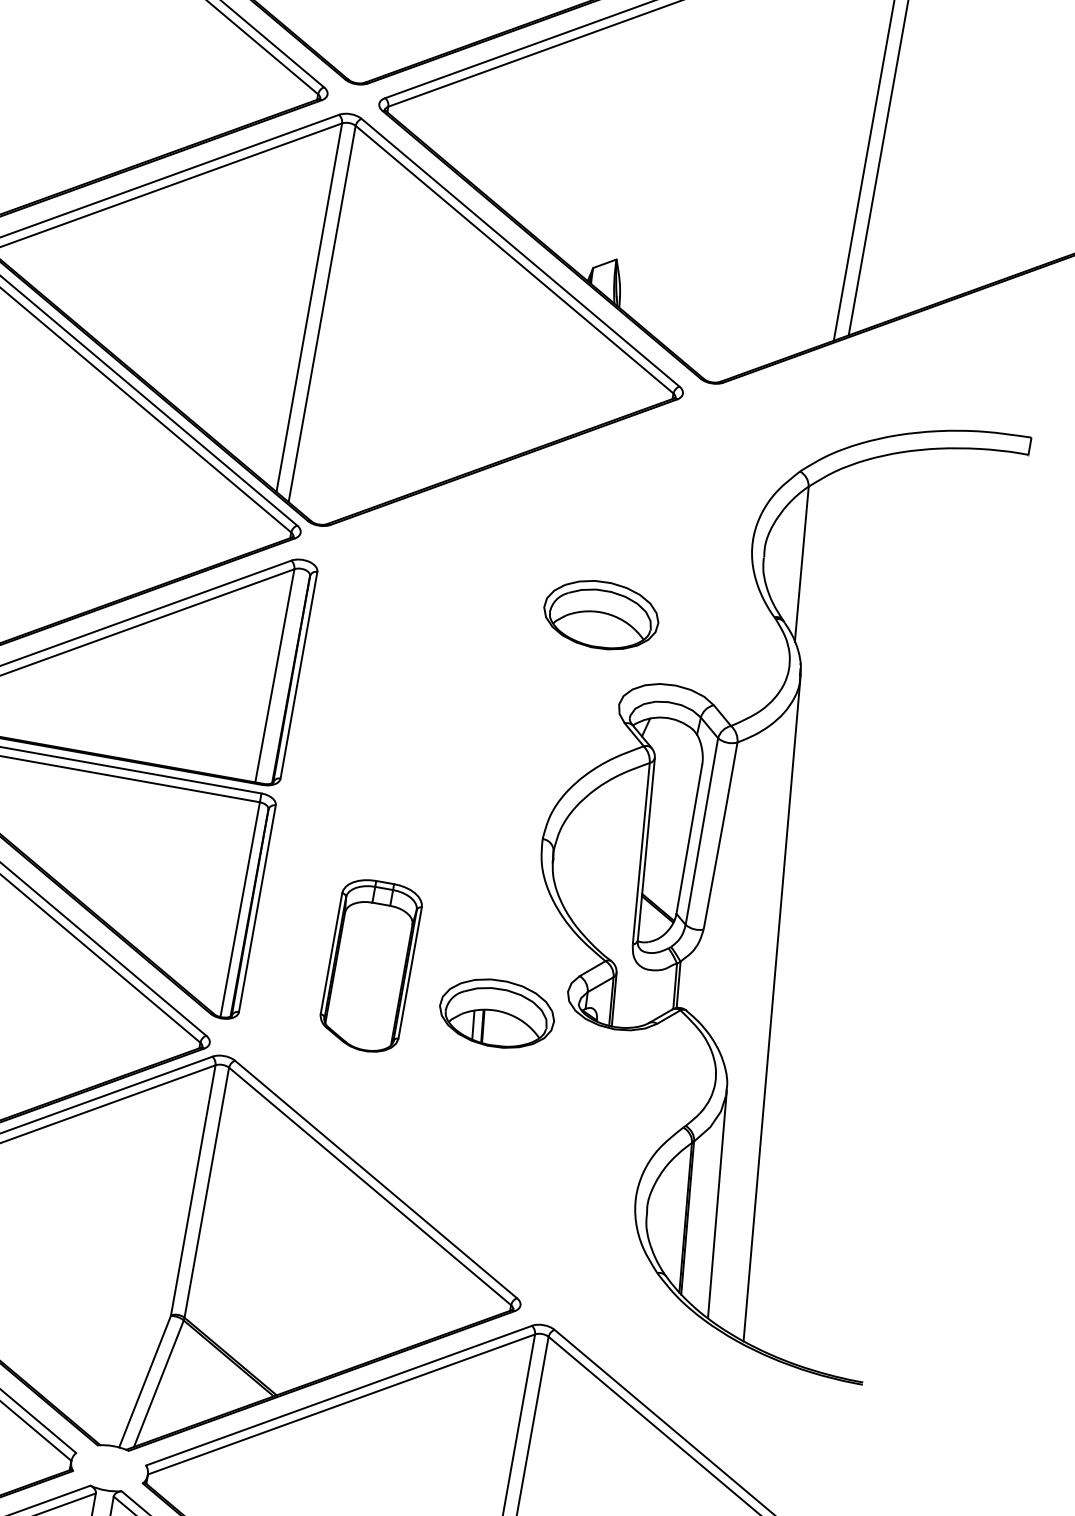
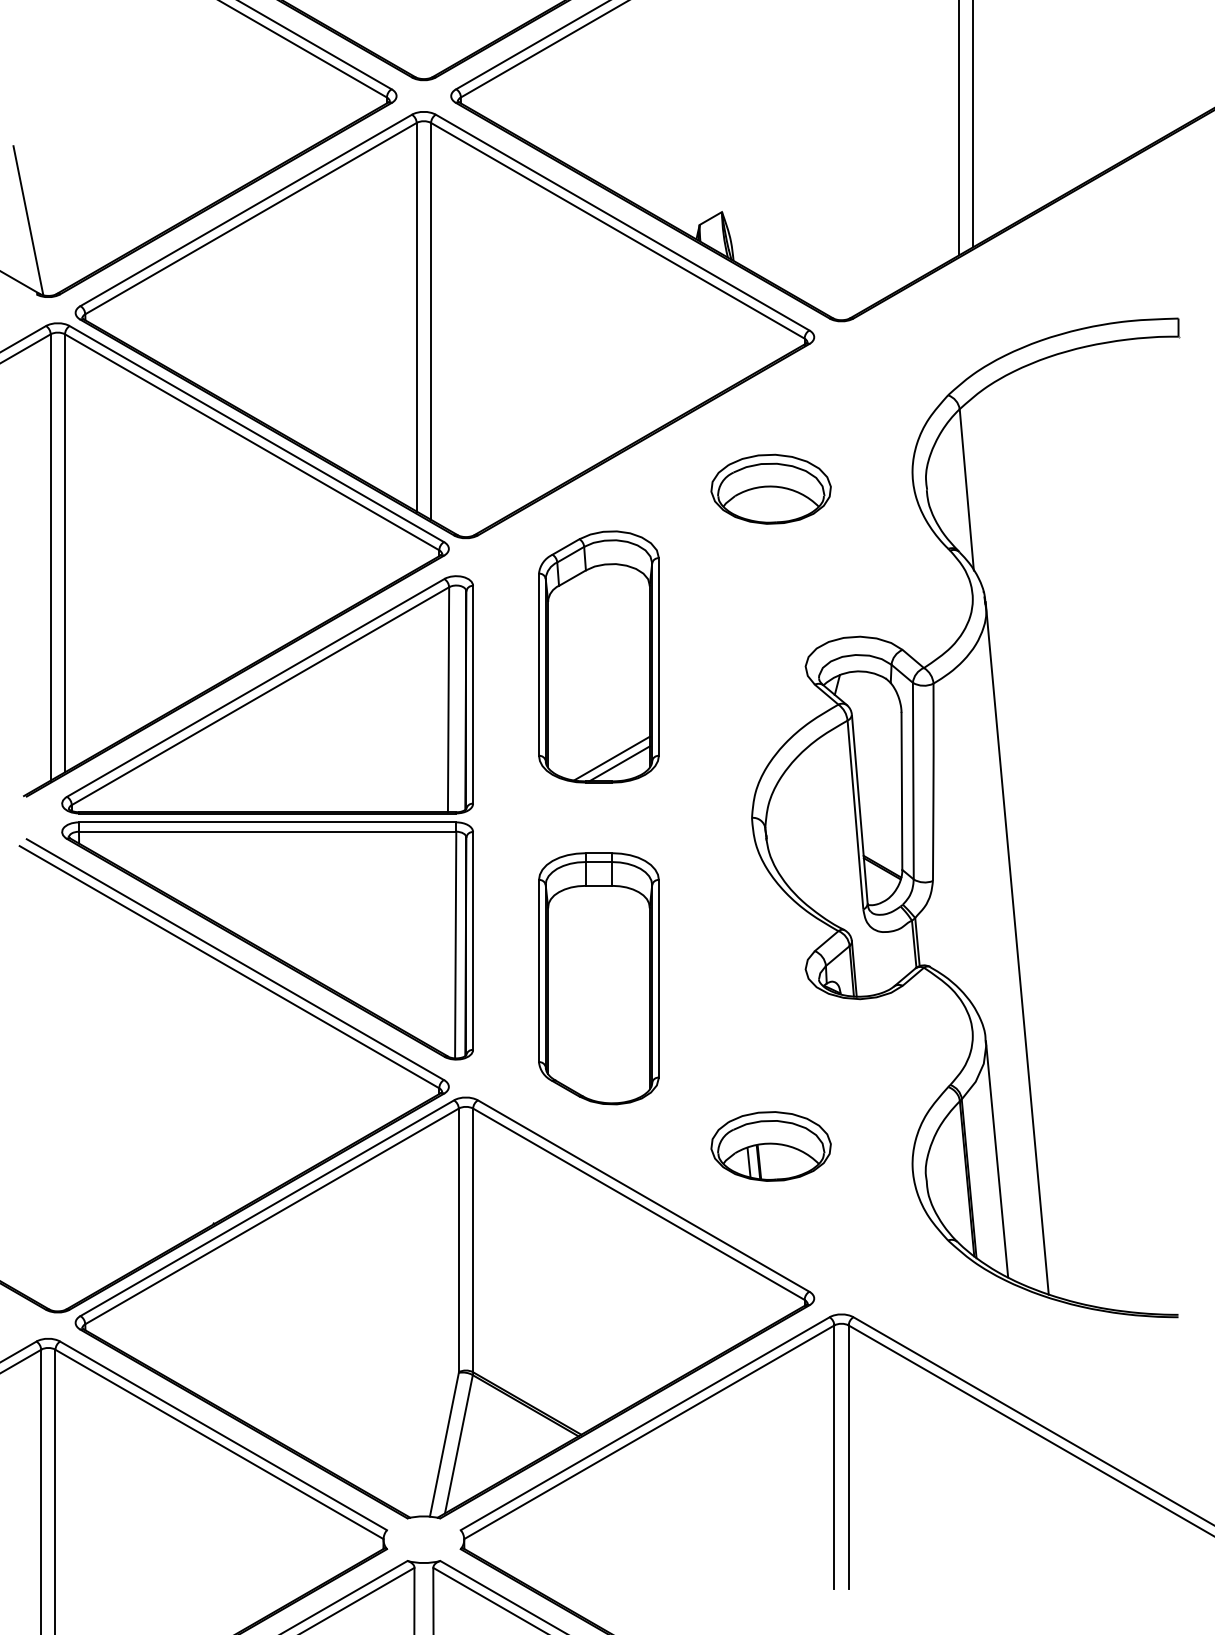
part: (600, 614) -> (770, 488), moved
part: (424, 660) -> (598, 656), added
part: (369, 965) -> (598, 978), size x1.43
part: (496, 1013) -> (770, 1146), moved

